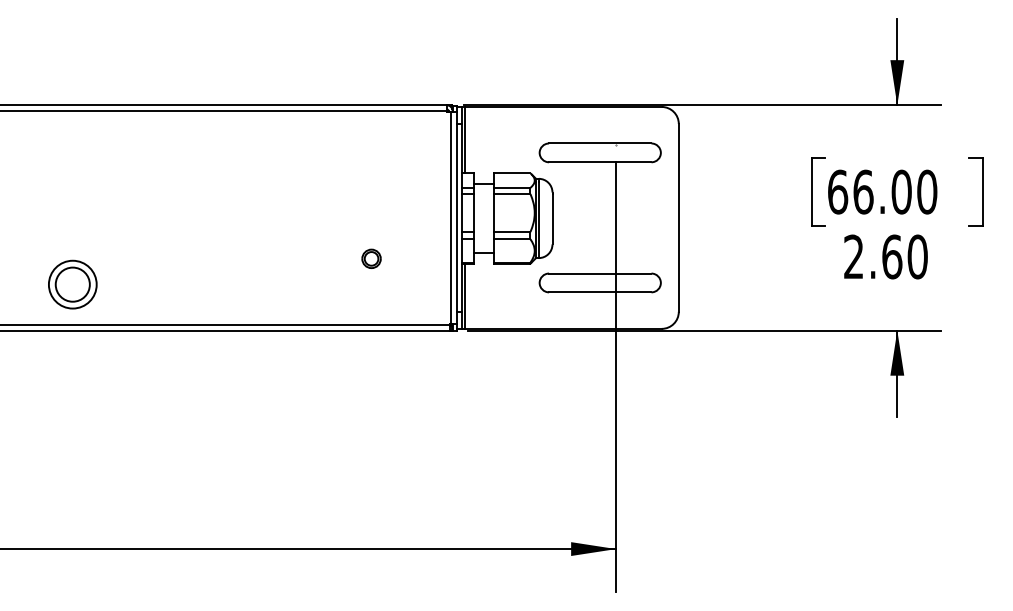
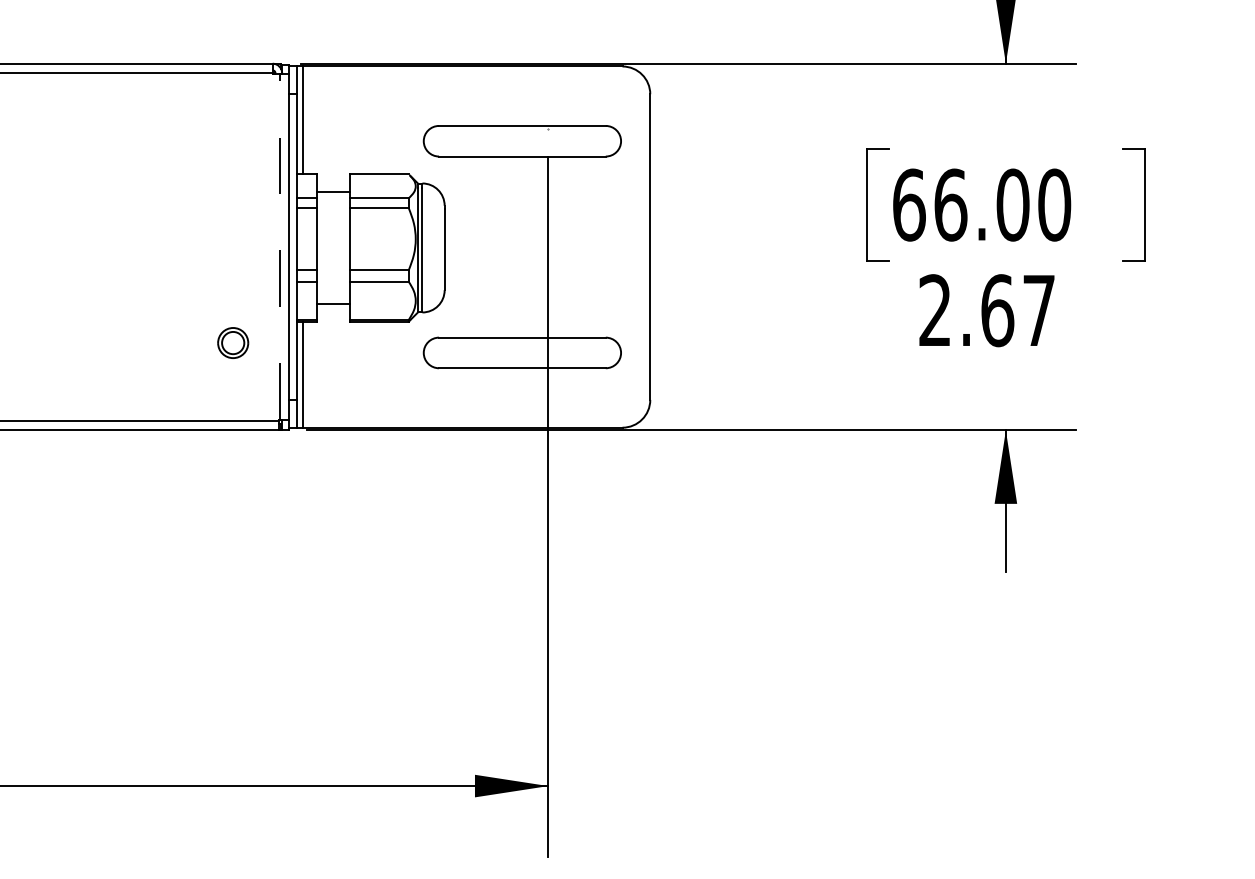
line: (451, 217) -> (280, 246), solid -> dashed
text: (917, 256) -> (1038, 309), 2.60 -> 2.67
part: (371, 258) -> (233, 342), moved

